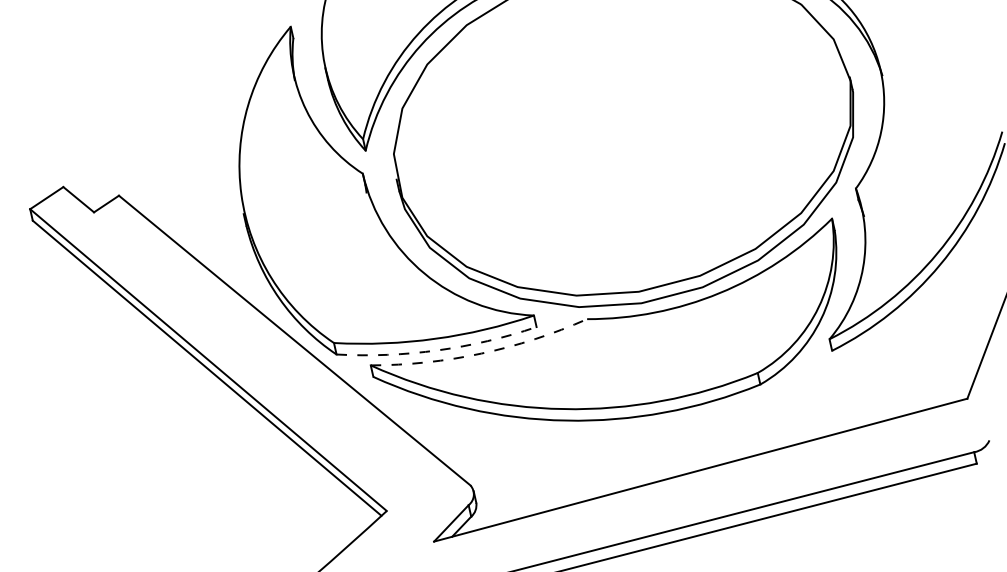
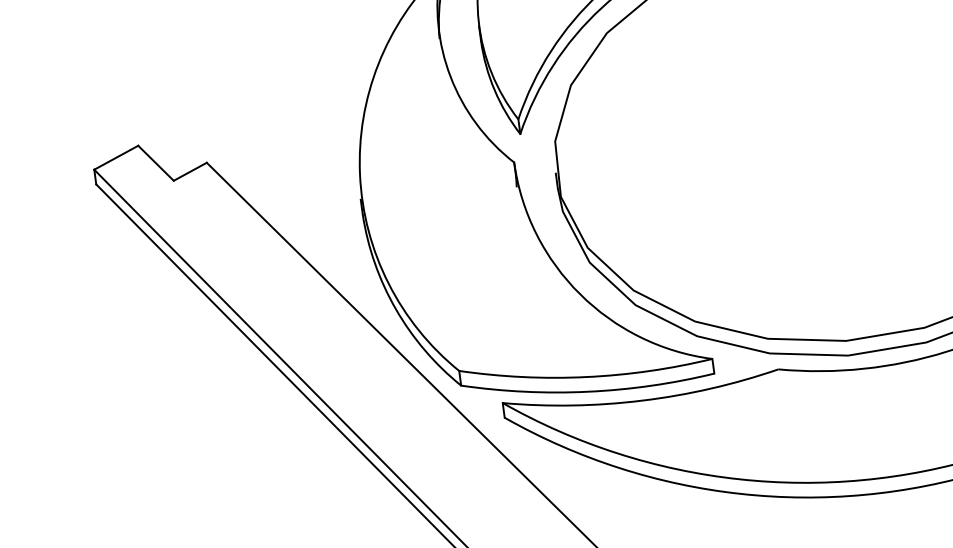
arc: (437, 350) -> (587, 391), dashed -> solid
arc: (481, 353) -> (642, 400), dashed -> solid

